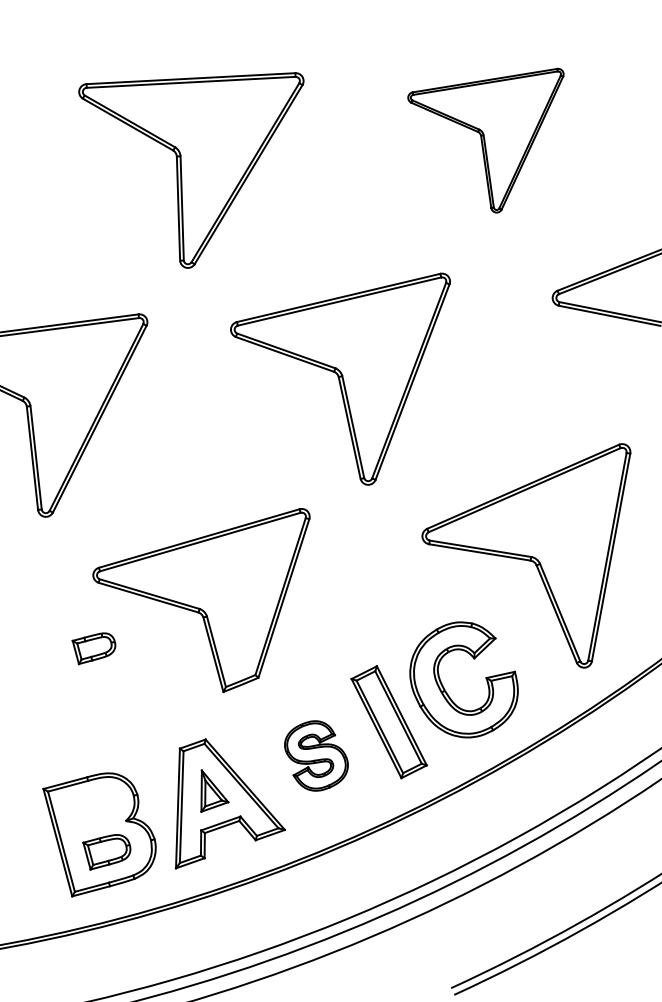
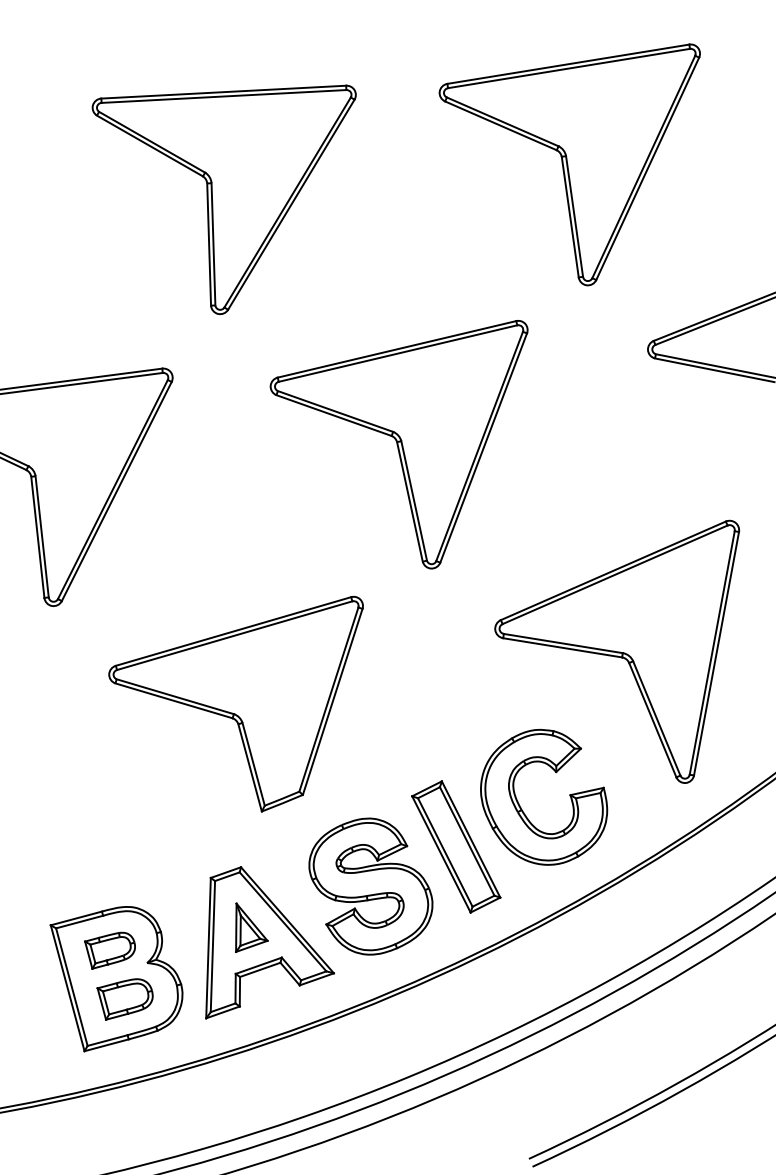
part: (485, 140) -> (569, 164), size x1.43
part: (93, 648) -> (109, 950), moved
part: (316, 755) -> (370, 886), size x1.67

